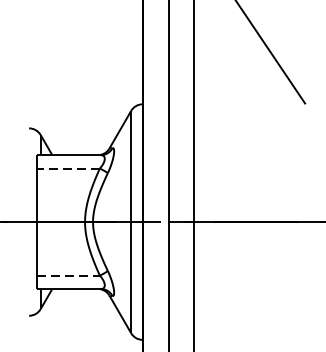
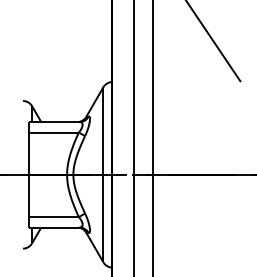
line: (67, 168) -> (53, 132), dashed -> solid
line: (67, 276) -> (53, 217), dashed -> solid

